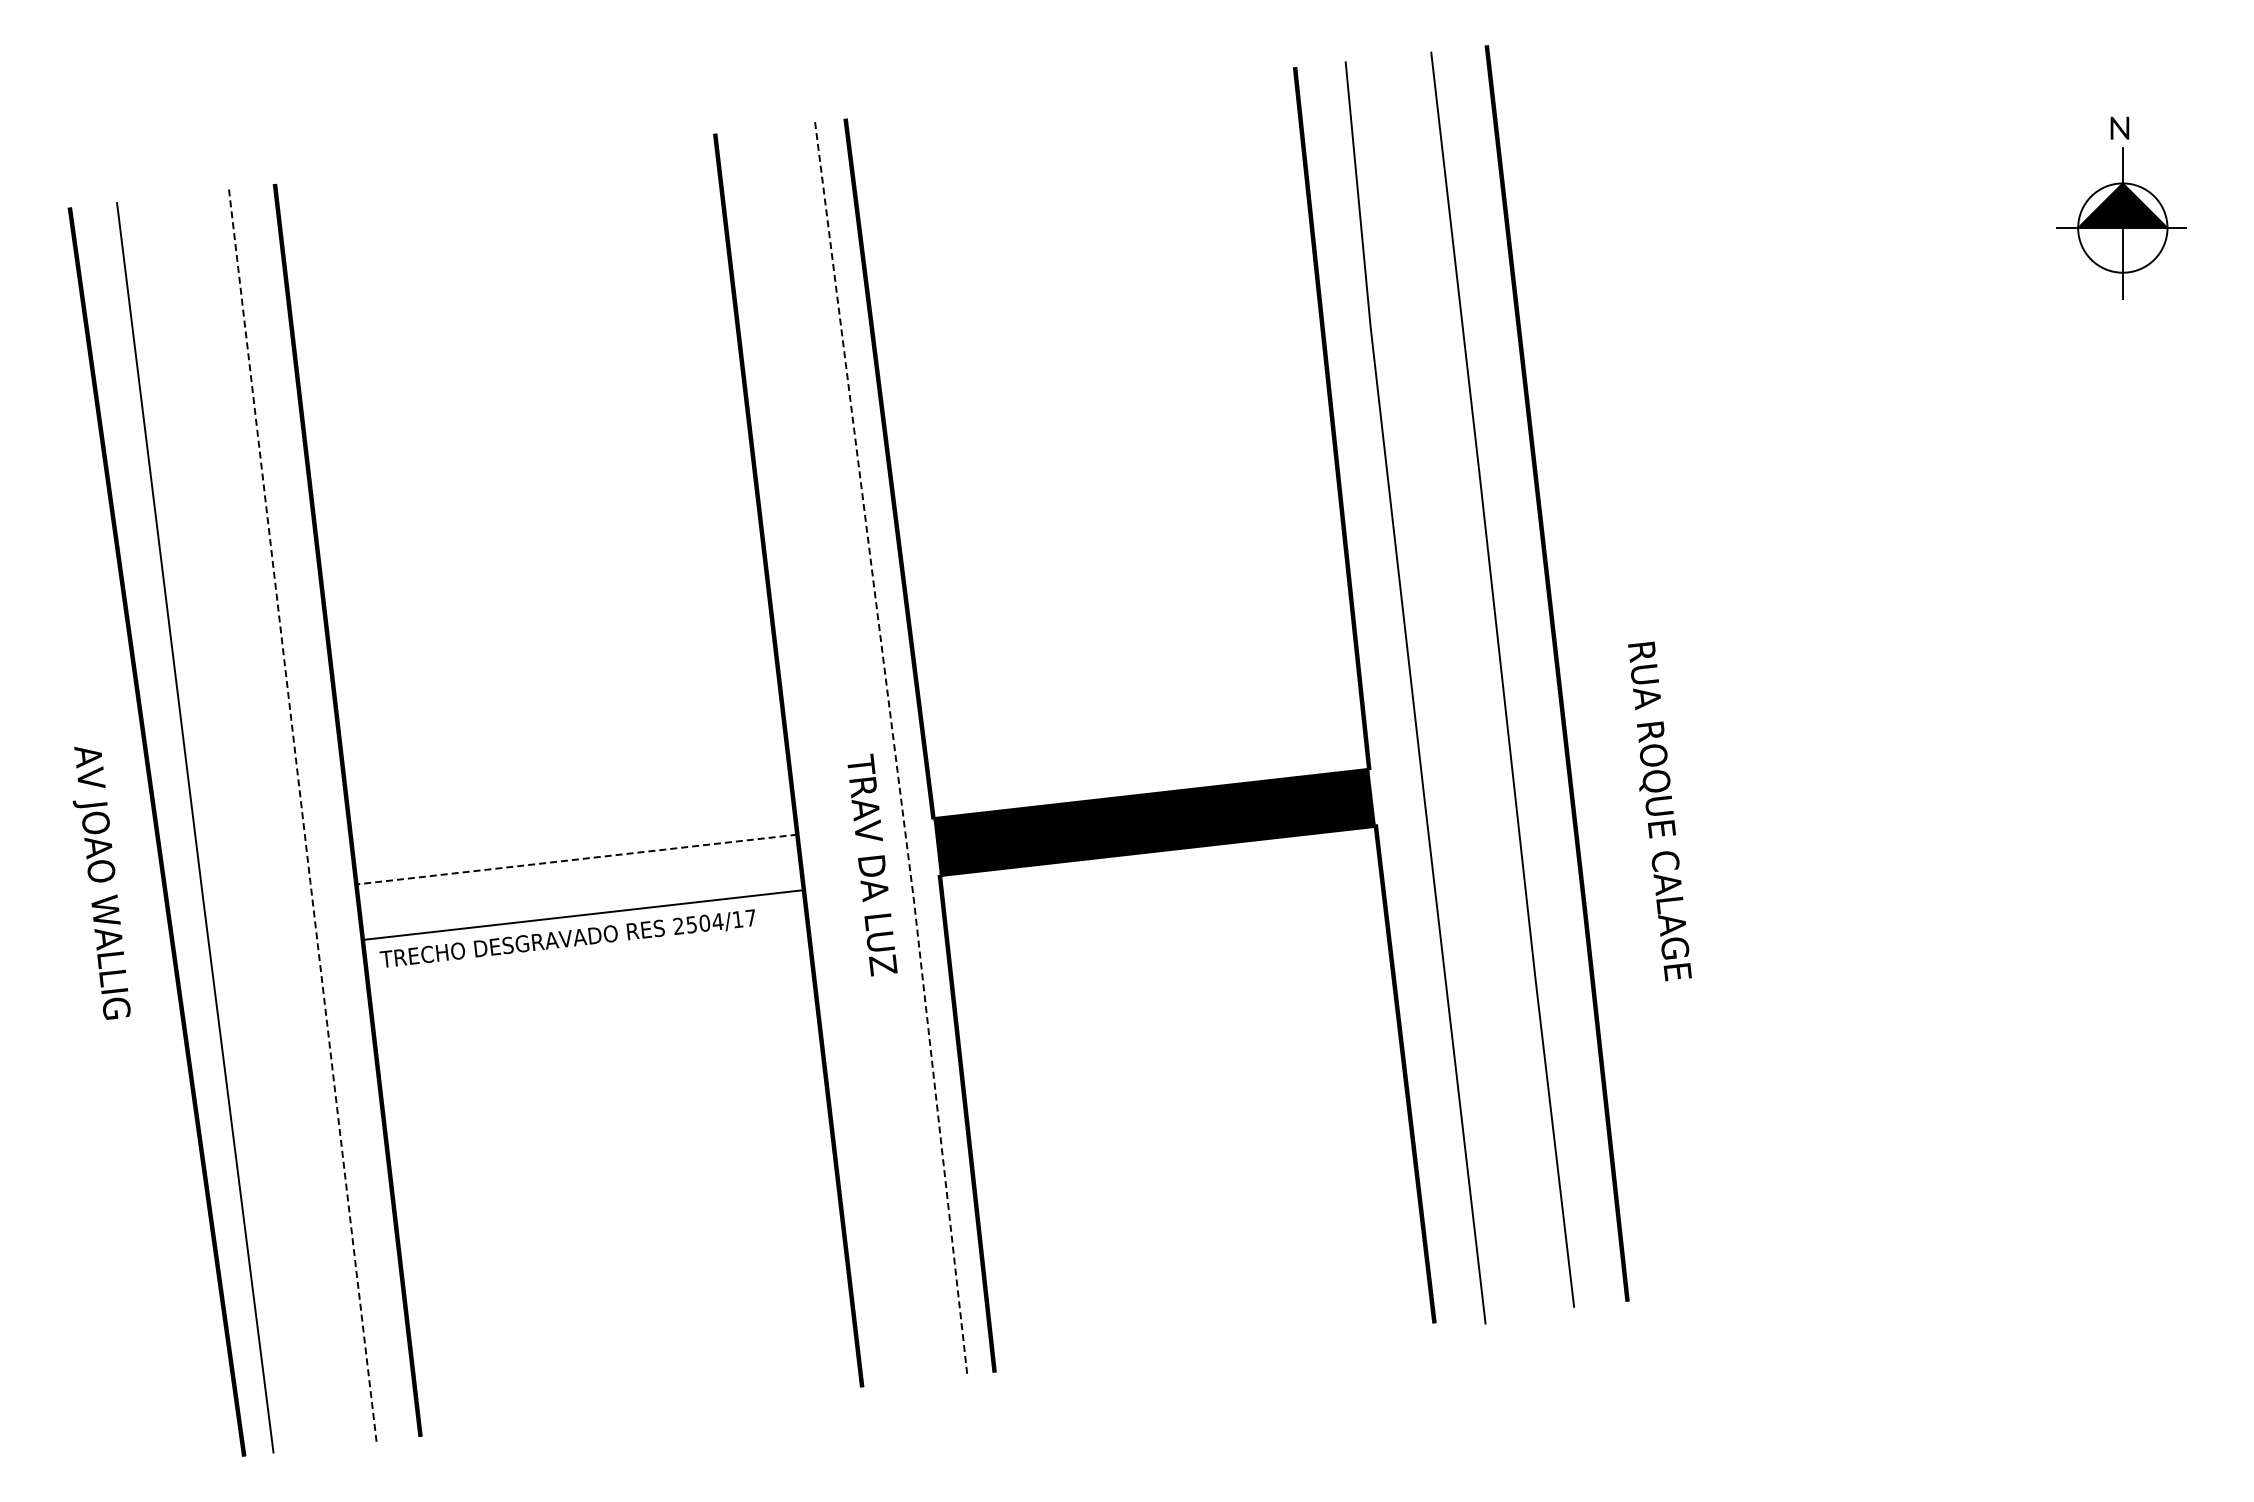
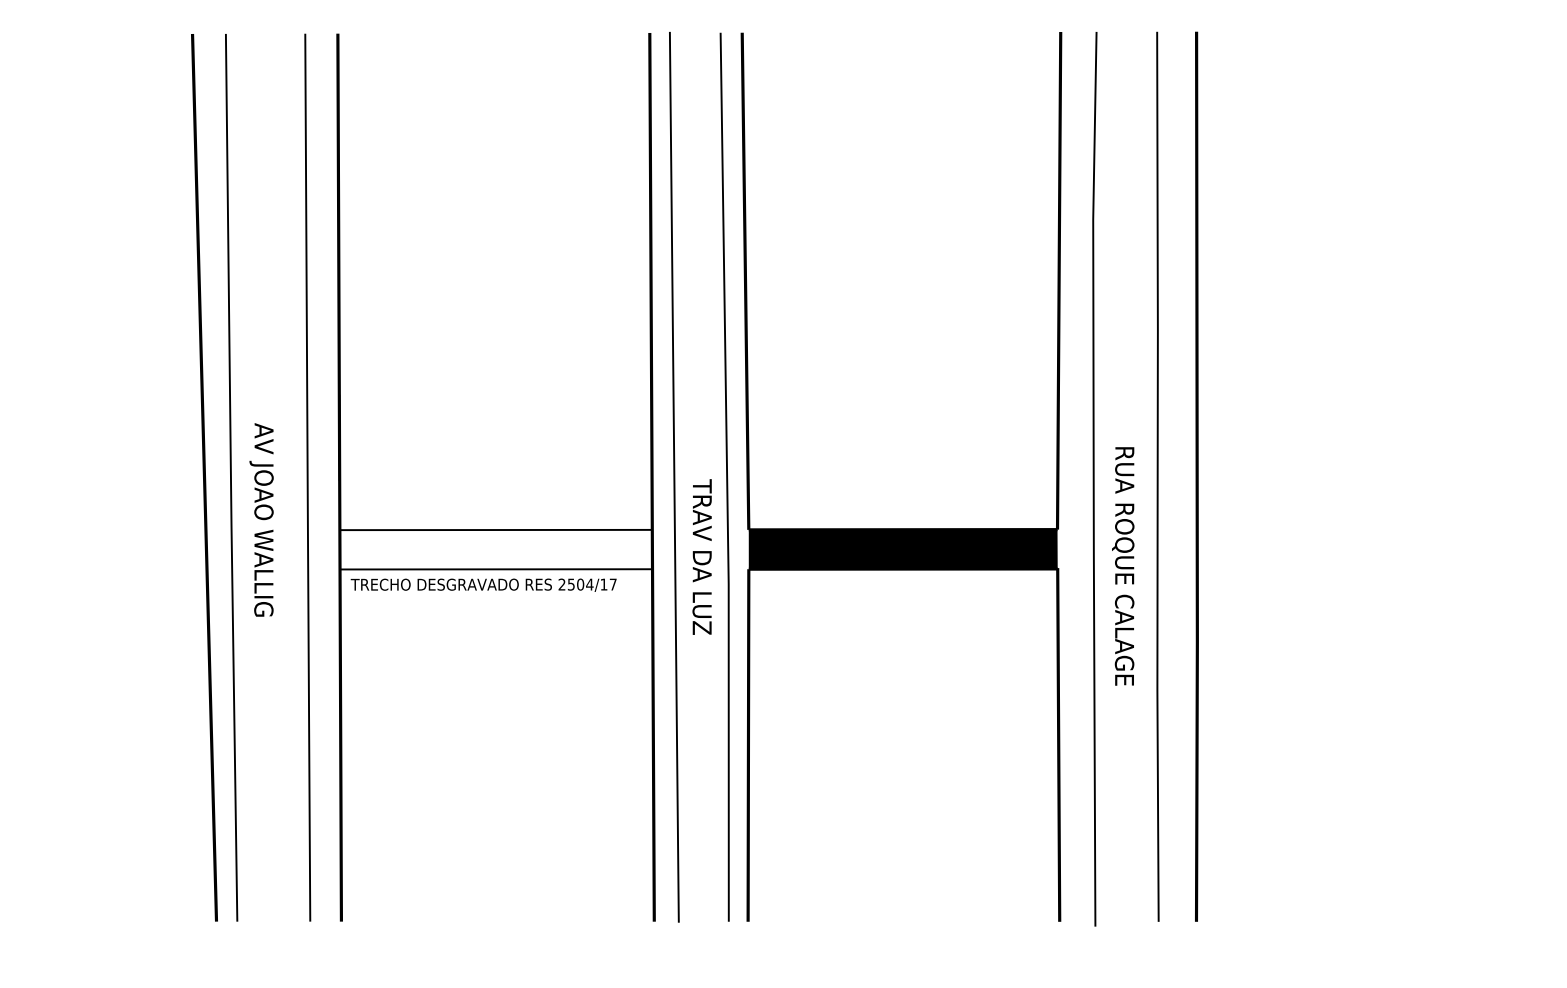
line: (894, 749) -> (726, 477), dashed -> solid
line: (819, 756) -> (673, 476), added
text: (1659, 811) -> (1124, 566), moved
line: (302, 816) -> (307, 478), dashed -> solid
line: (576, 859) -> (495, 529), dashed -> solid
text: (101, 882) -> (263, 520), moved

